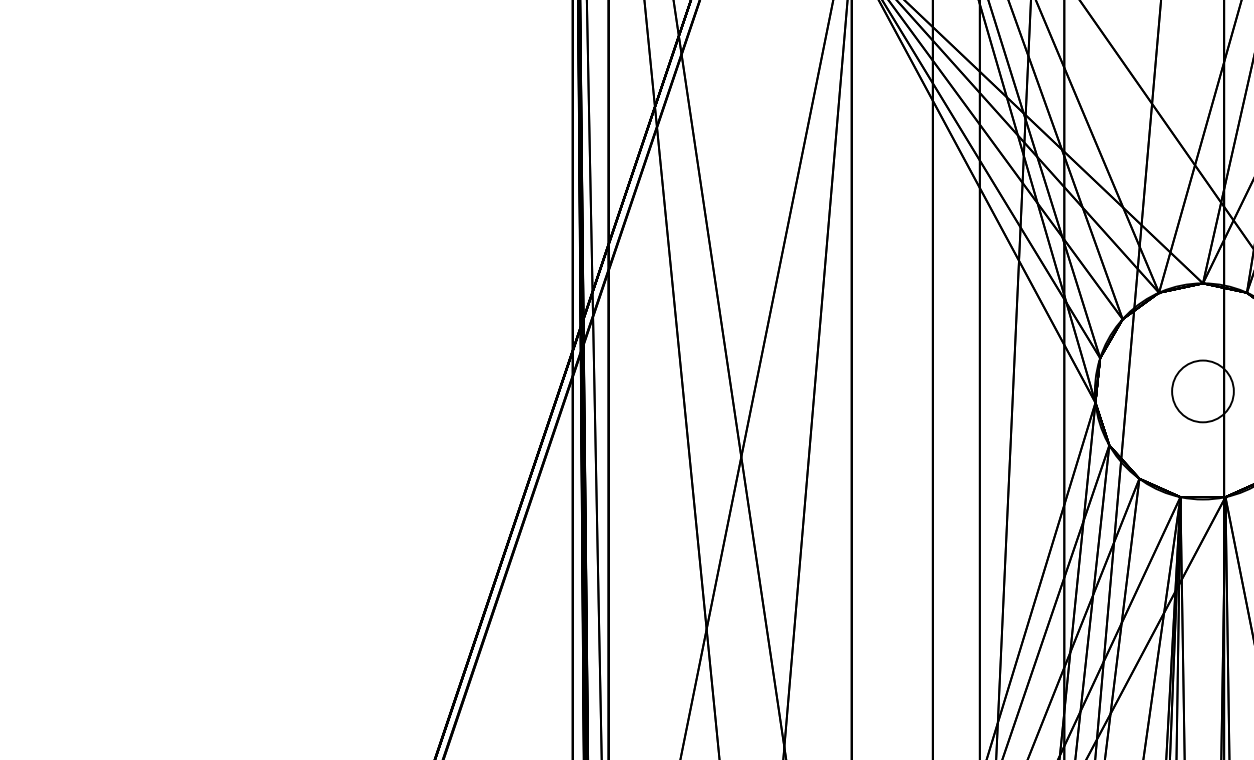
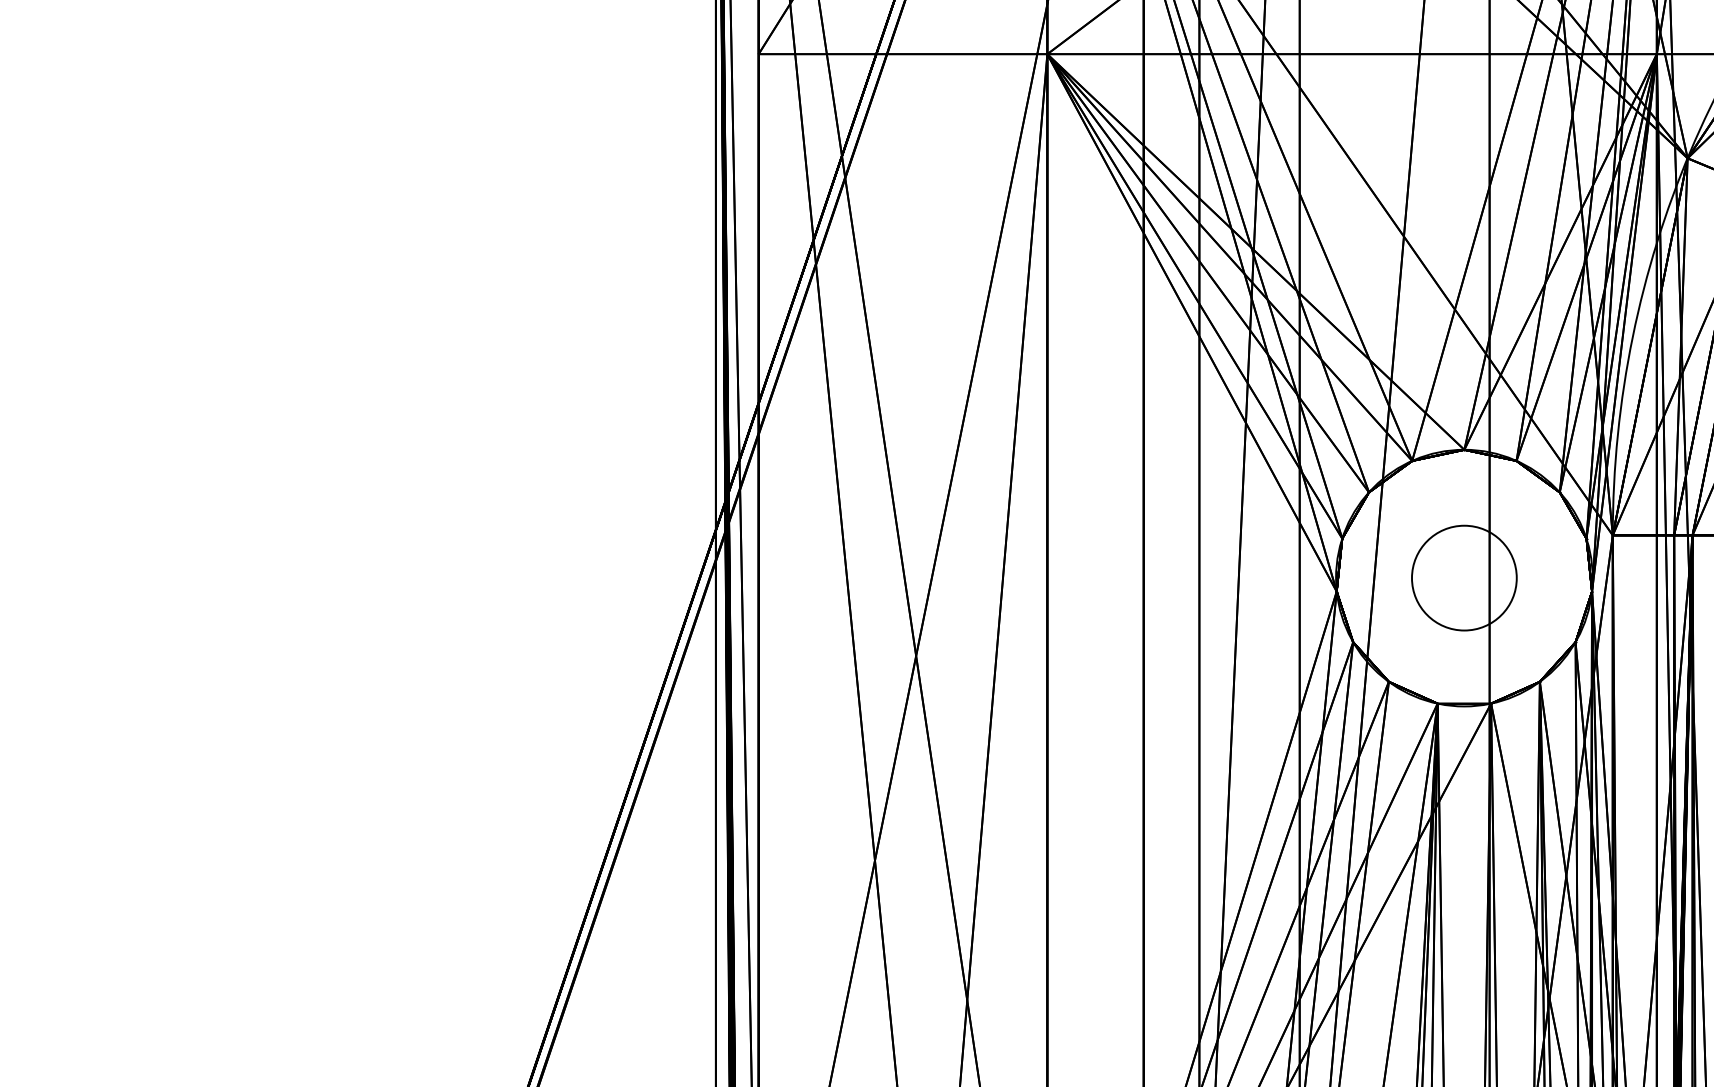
circle: (1202, 390) -> (1463, 577), size x1.43

